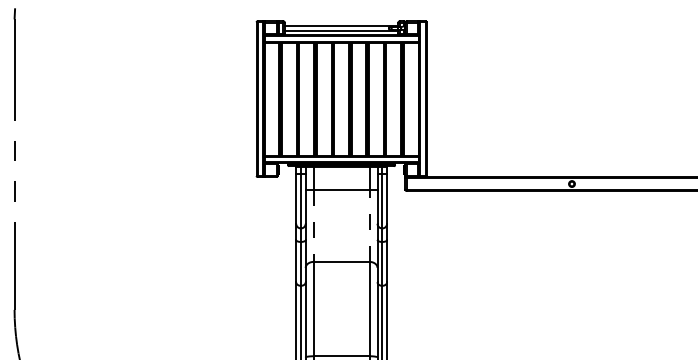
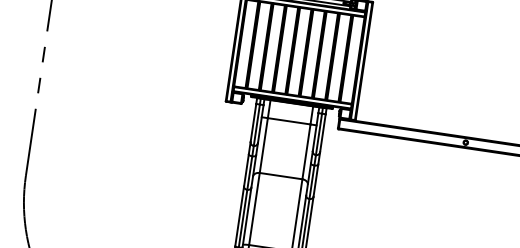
line: (313, 226) -> (263, 145), dashed -> solid
line: (369, 226) -> (306, 152), dashed -> solid

